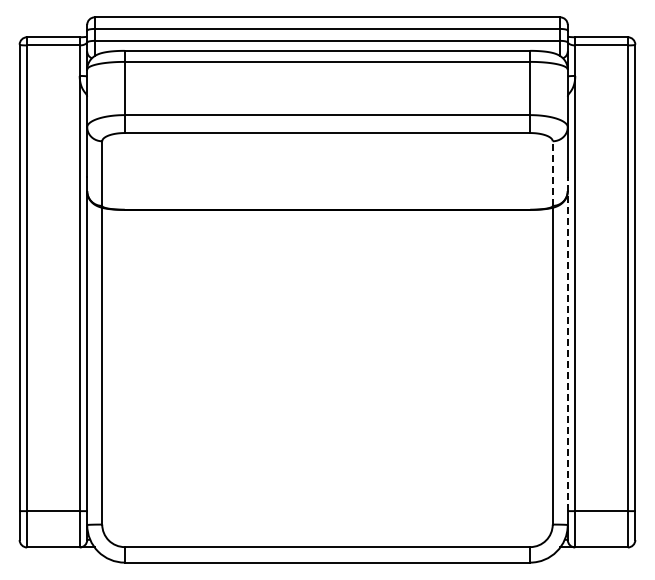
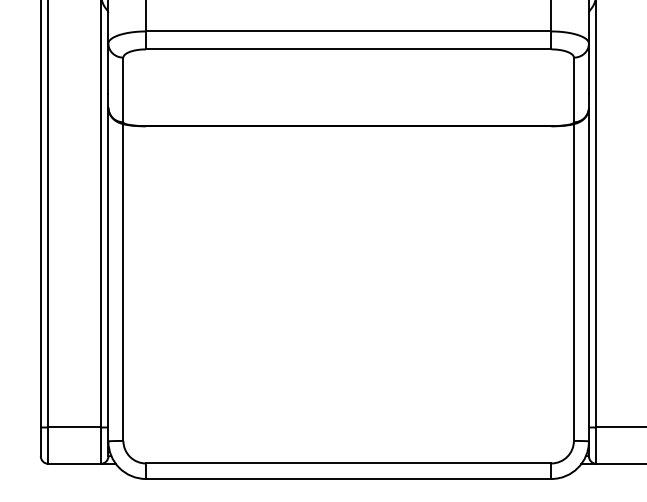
line: (552, 173) -> (573, 89), dashed -> solid
line: (567, 344) -> (588, 260), dashed -> solid

